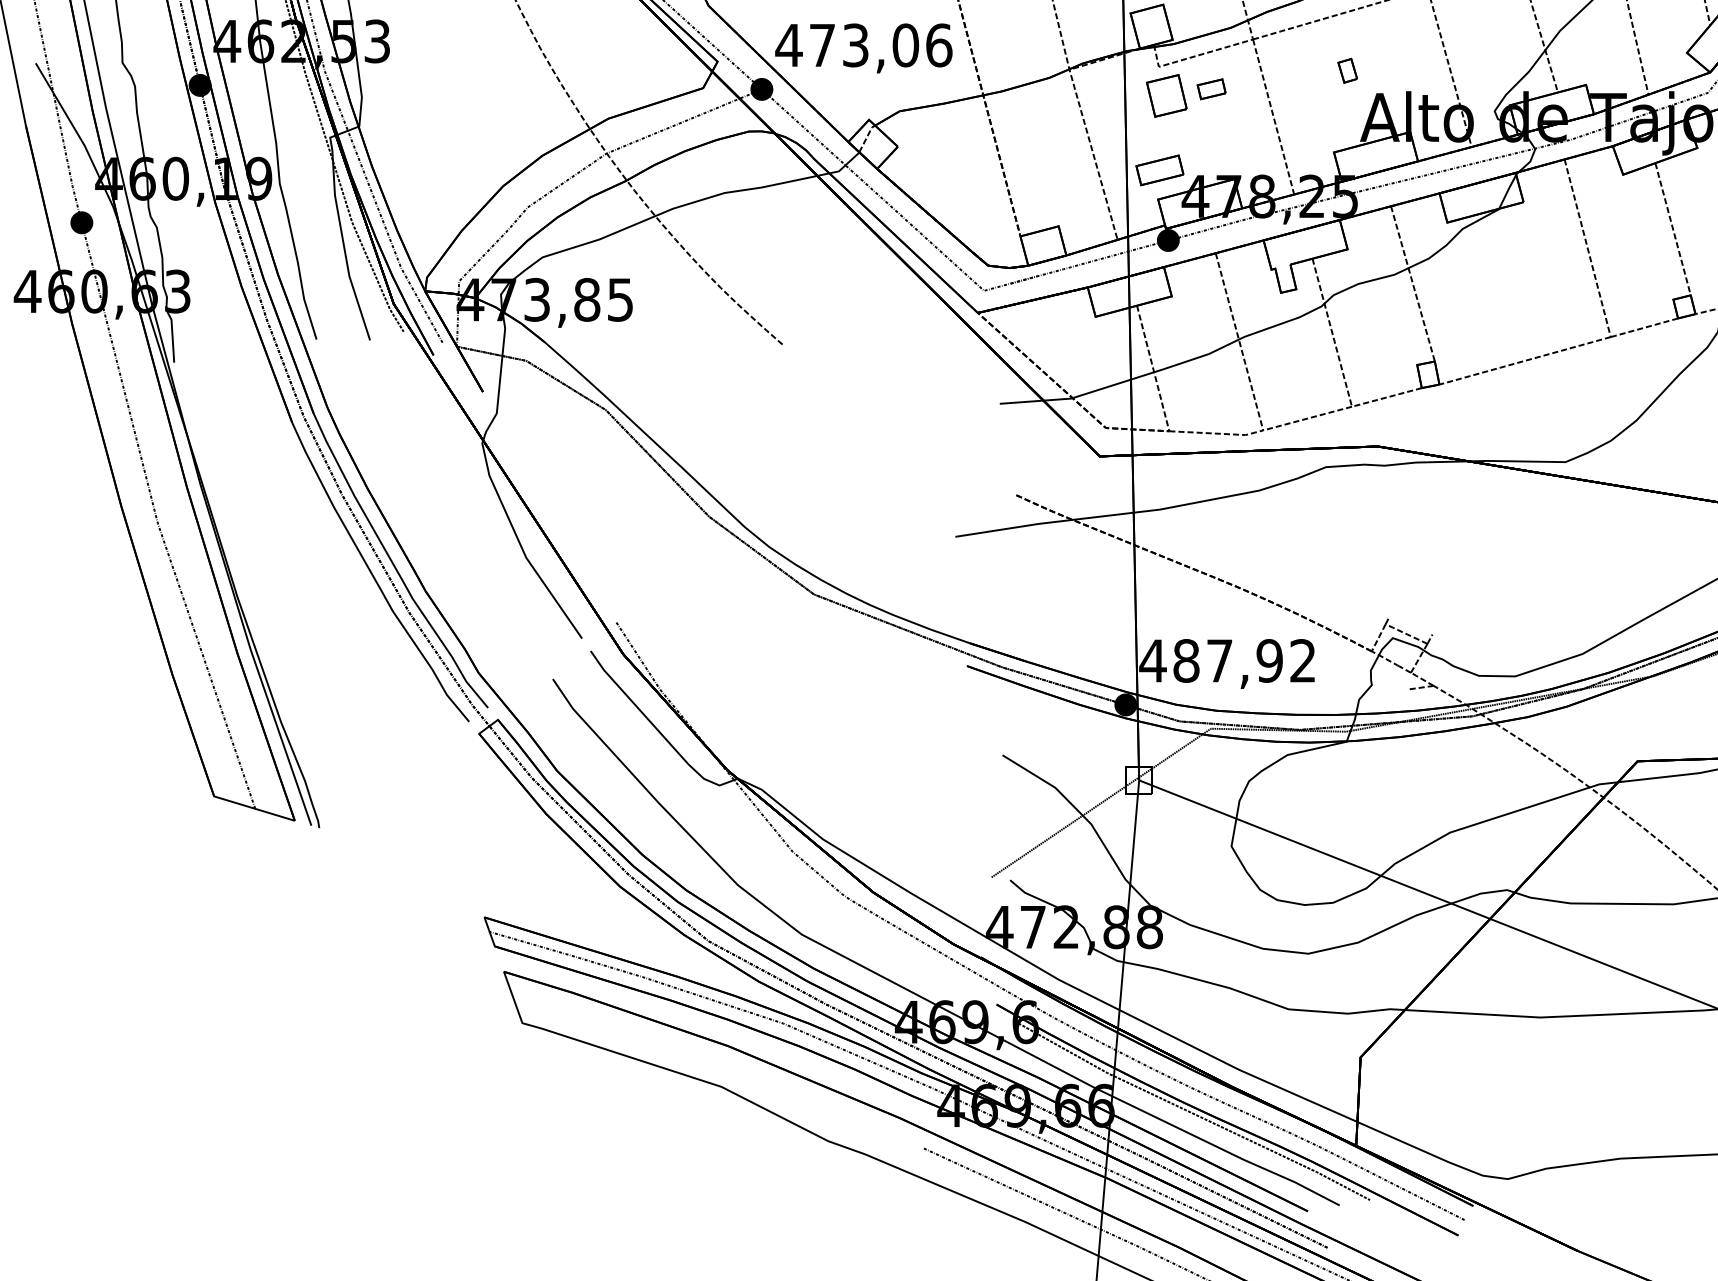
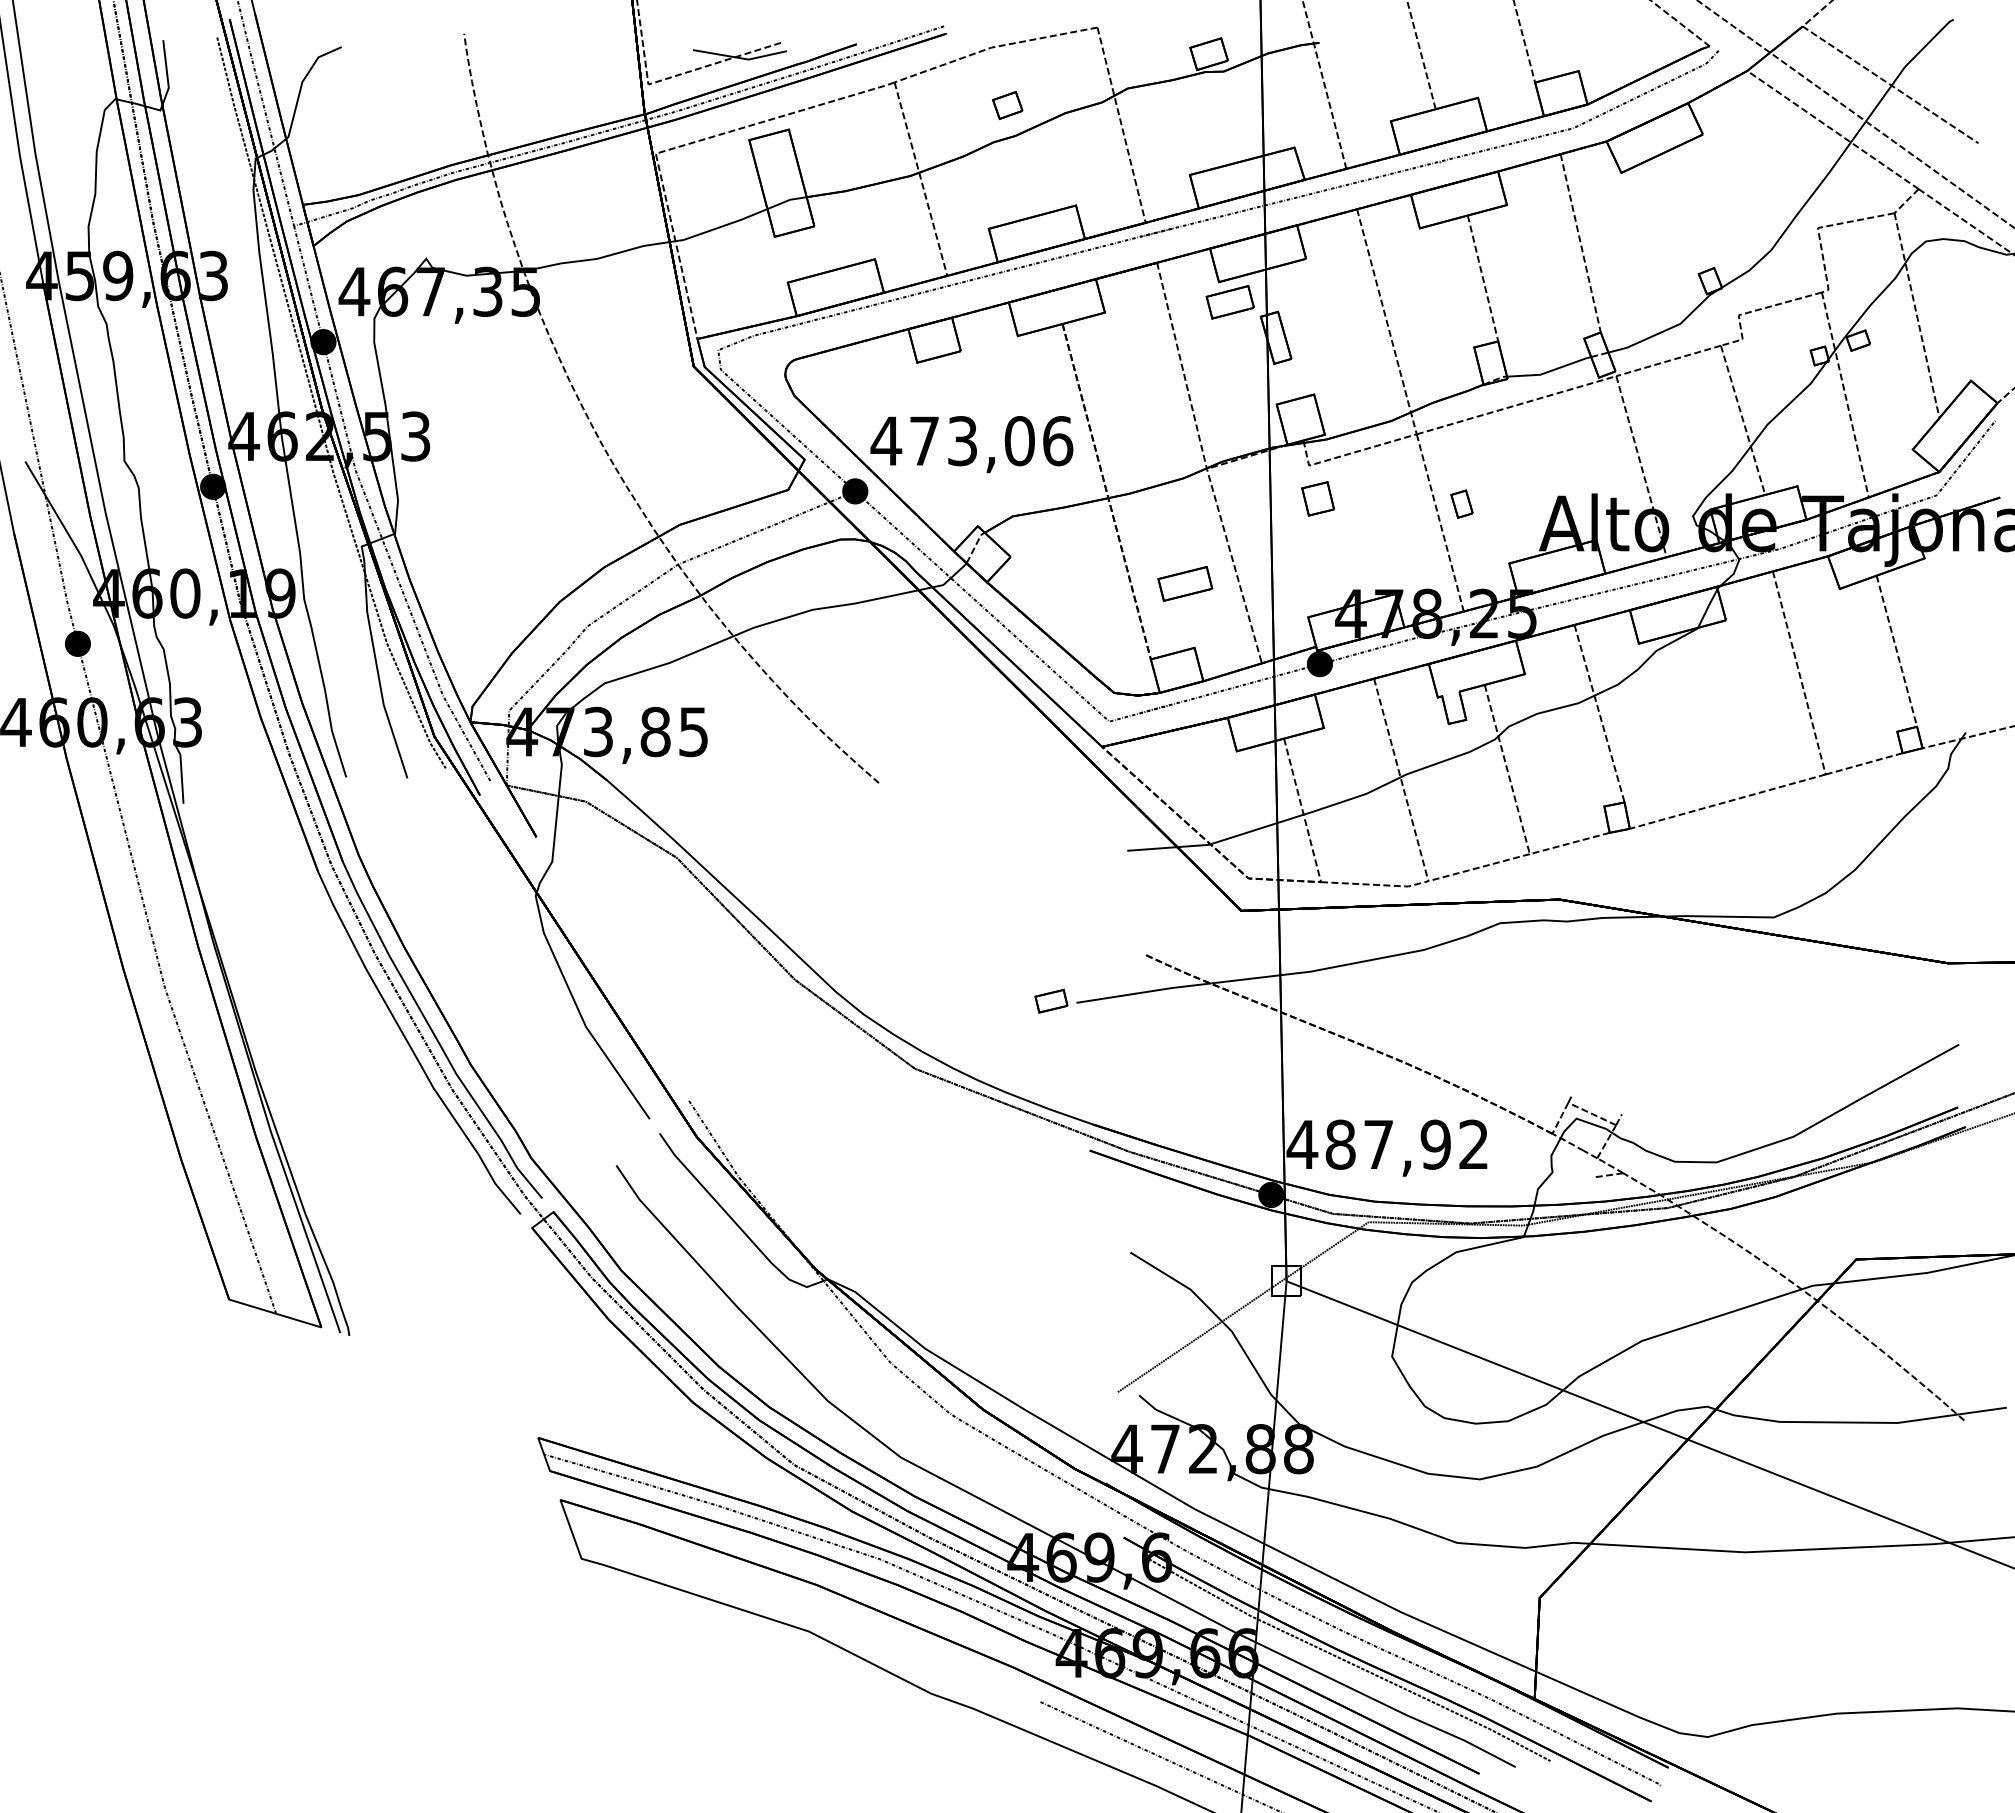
part: (1347, 70) -> (1461, 503), moved
part: (1211, 88) -> (1051, 1000), moved
part: (1166, 95) -> (1317, 498), size x0.7
part: (1160, 169) -> (1185, 583), moved

